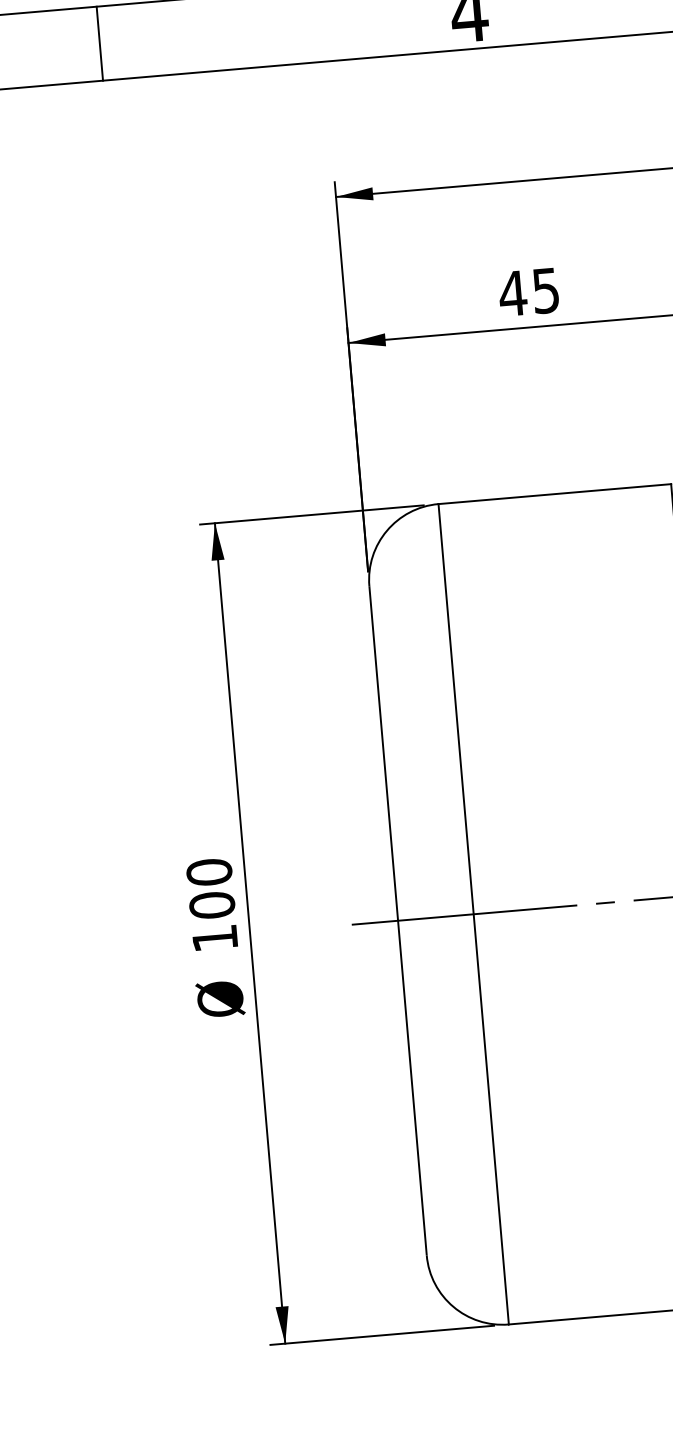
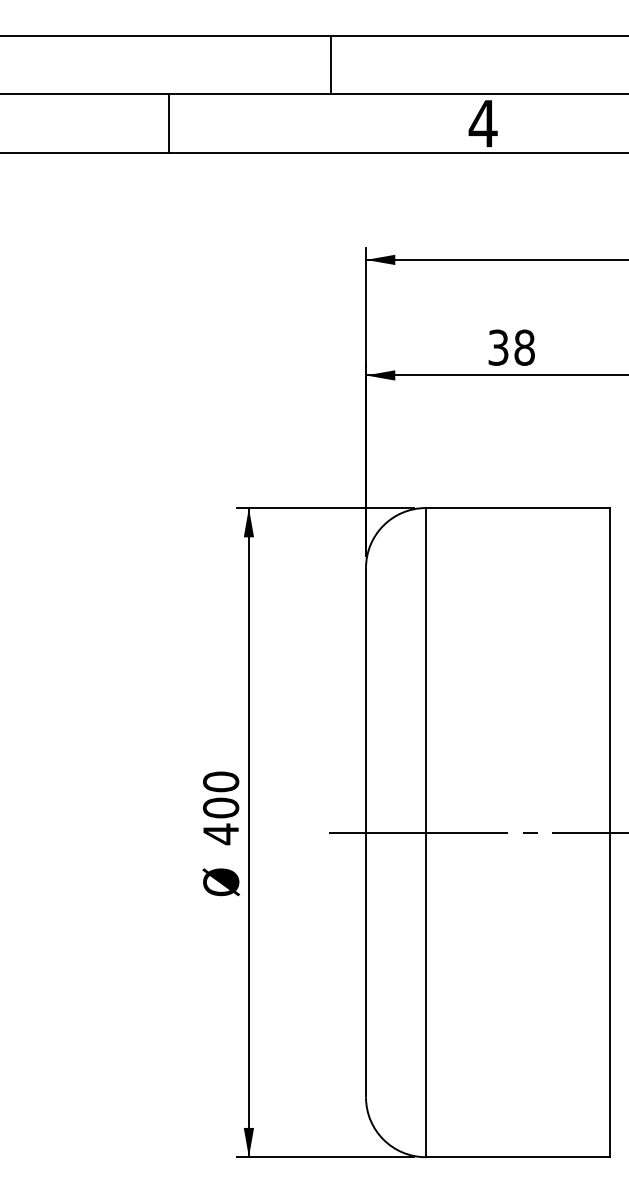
line: (99, 43) -> (168, 123), moved
text: (528, 292) -> (510, 347), 45 -> 38
text: (214, 938) -> (220, 834), 100 -> 400

